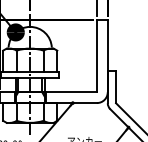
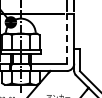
line: (96, 55) -> (66, 38), solid -> dashed

